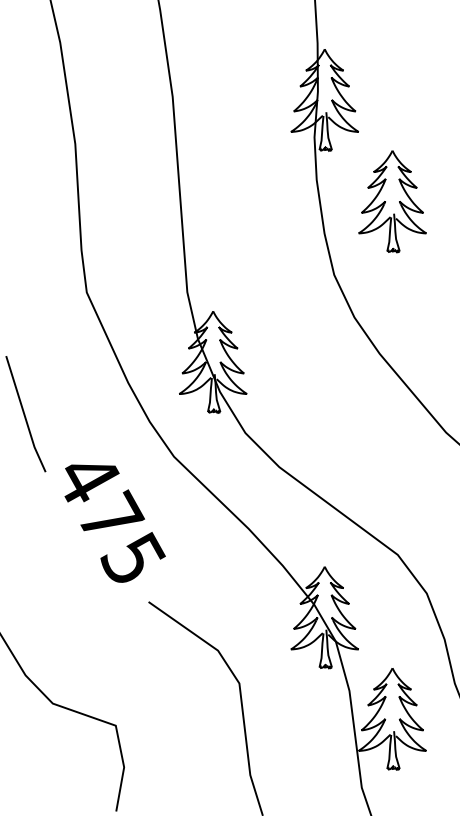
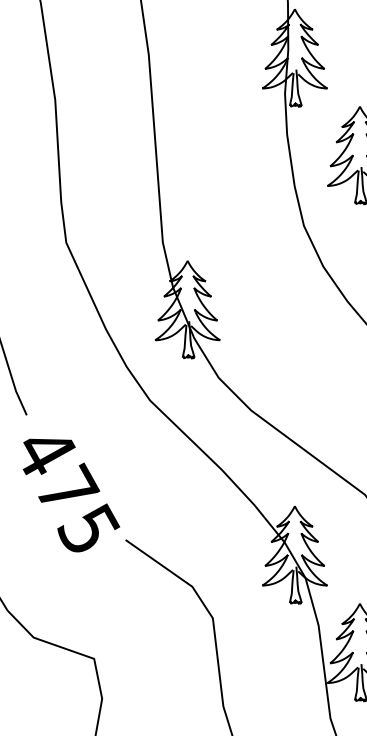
text: (114, 523) -> (70, 495), moved

